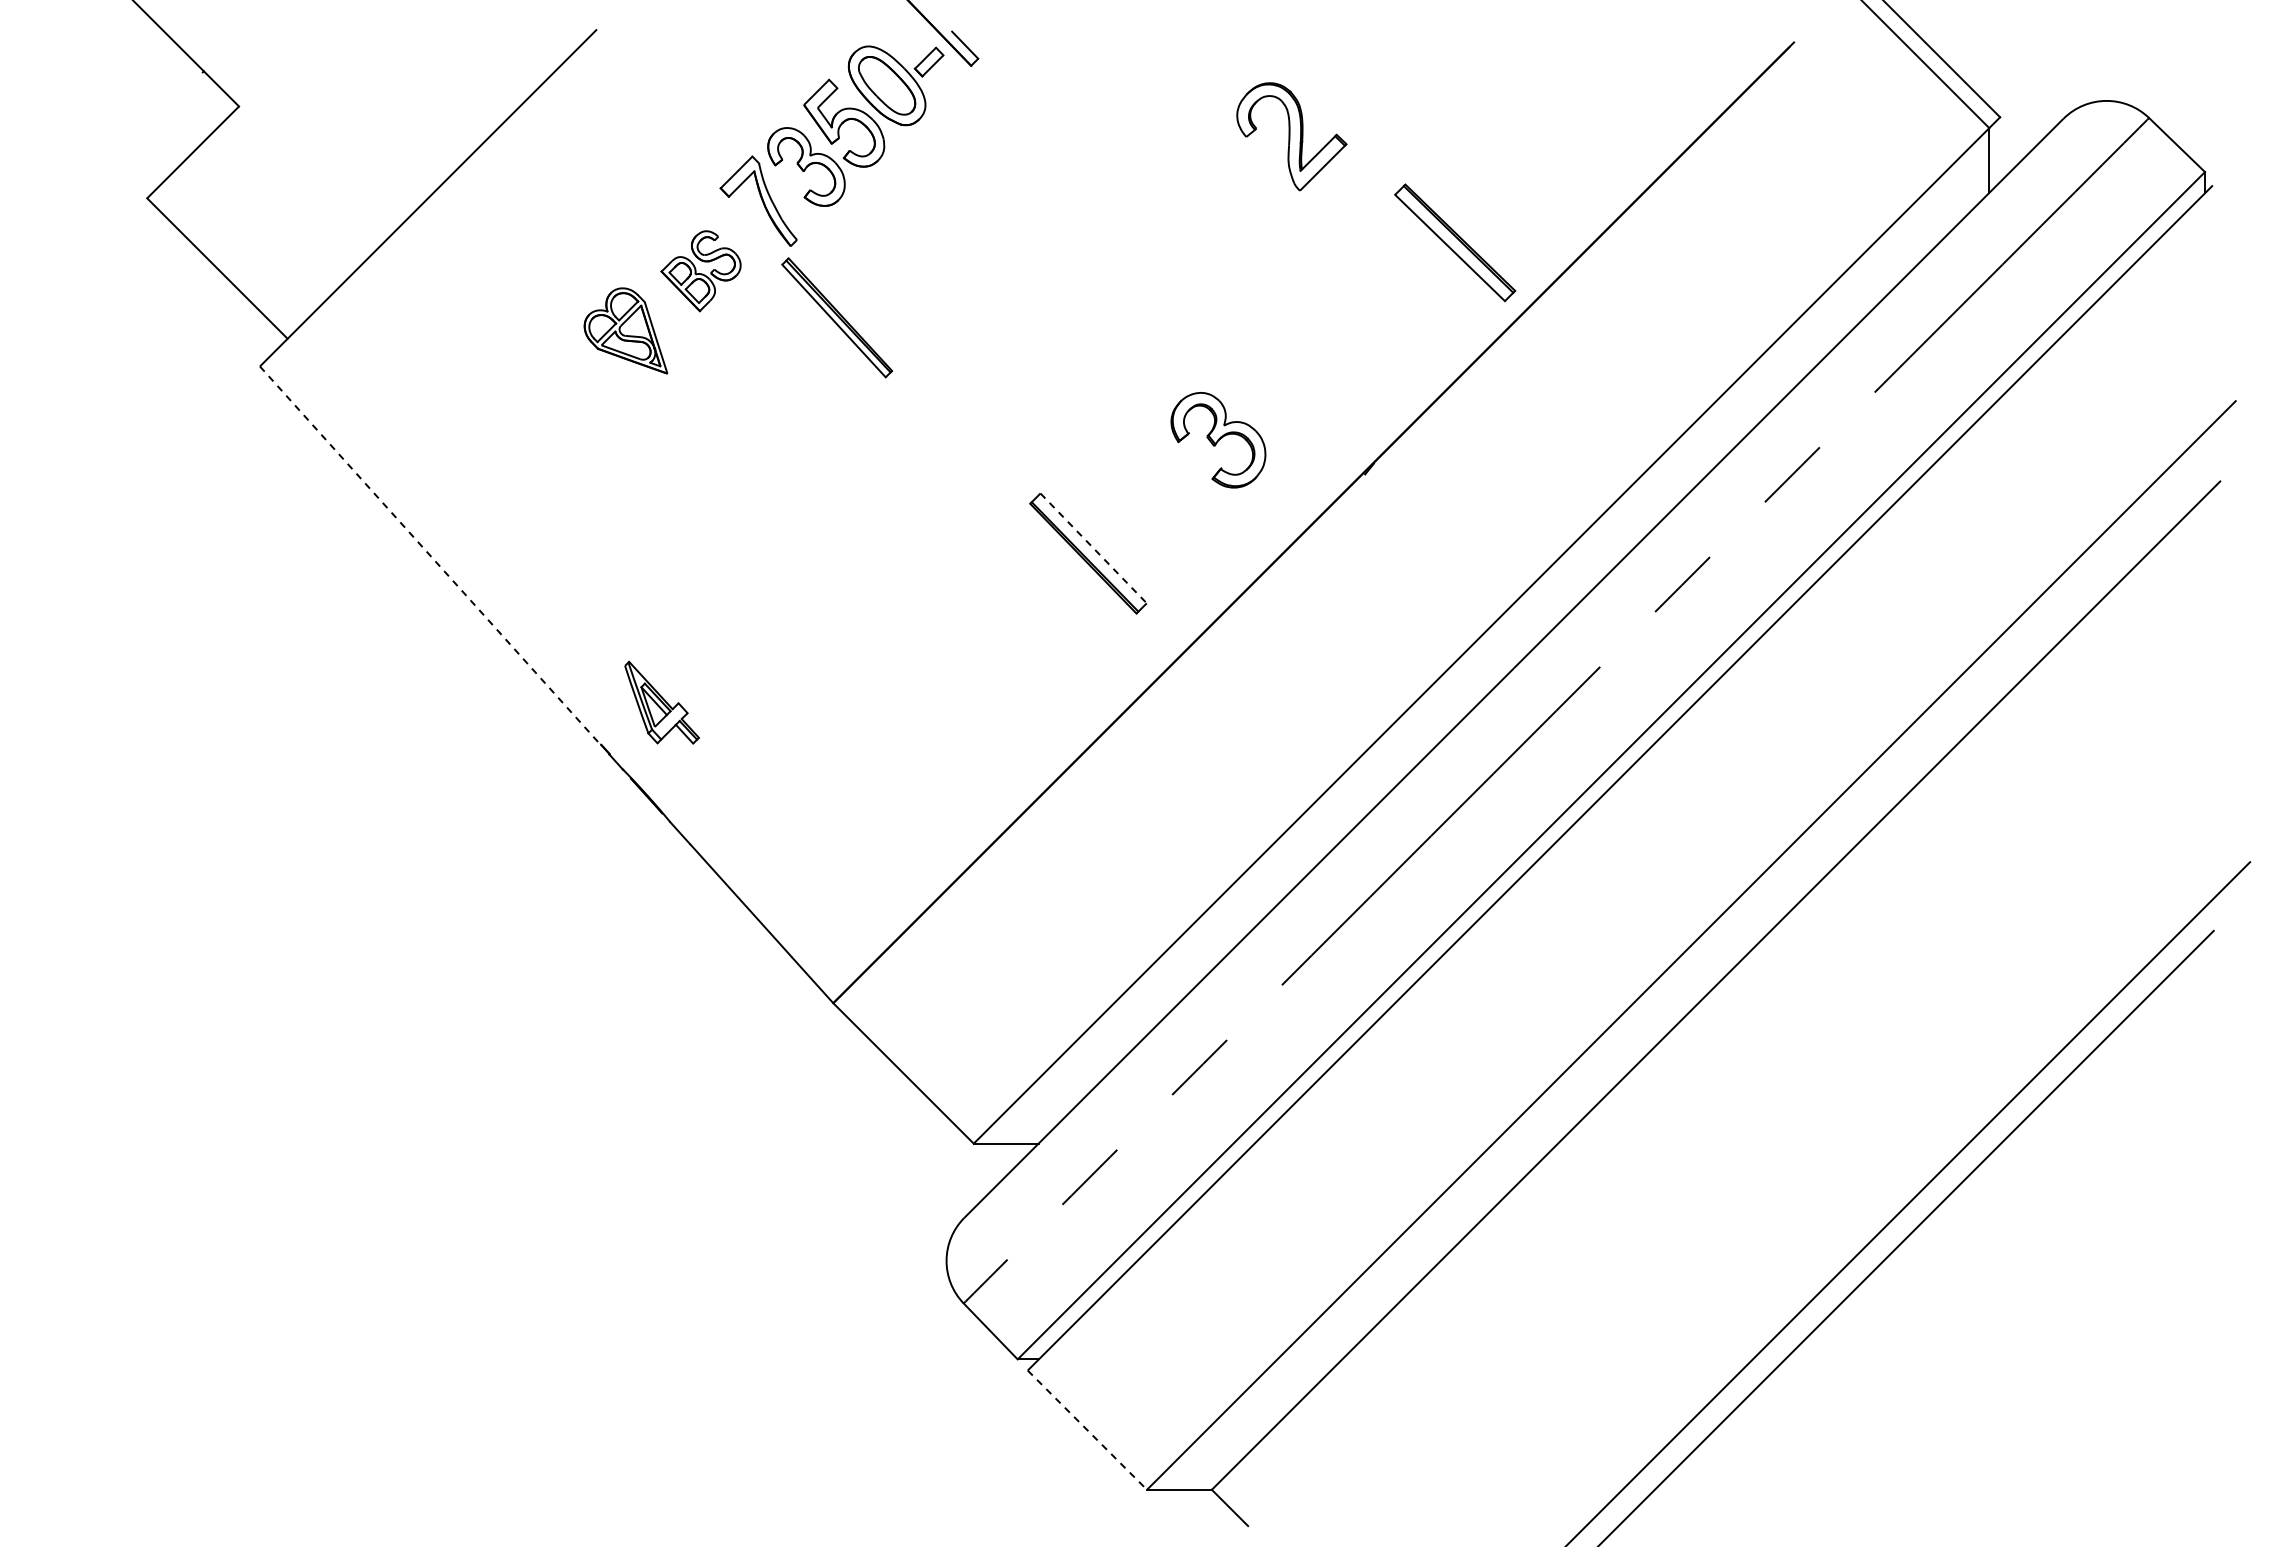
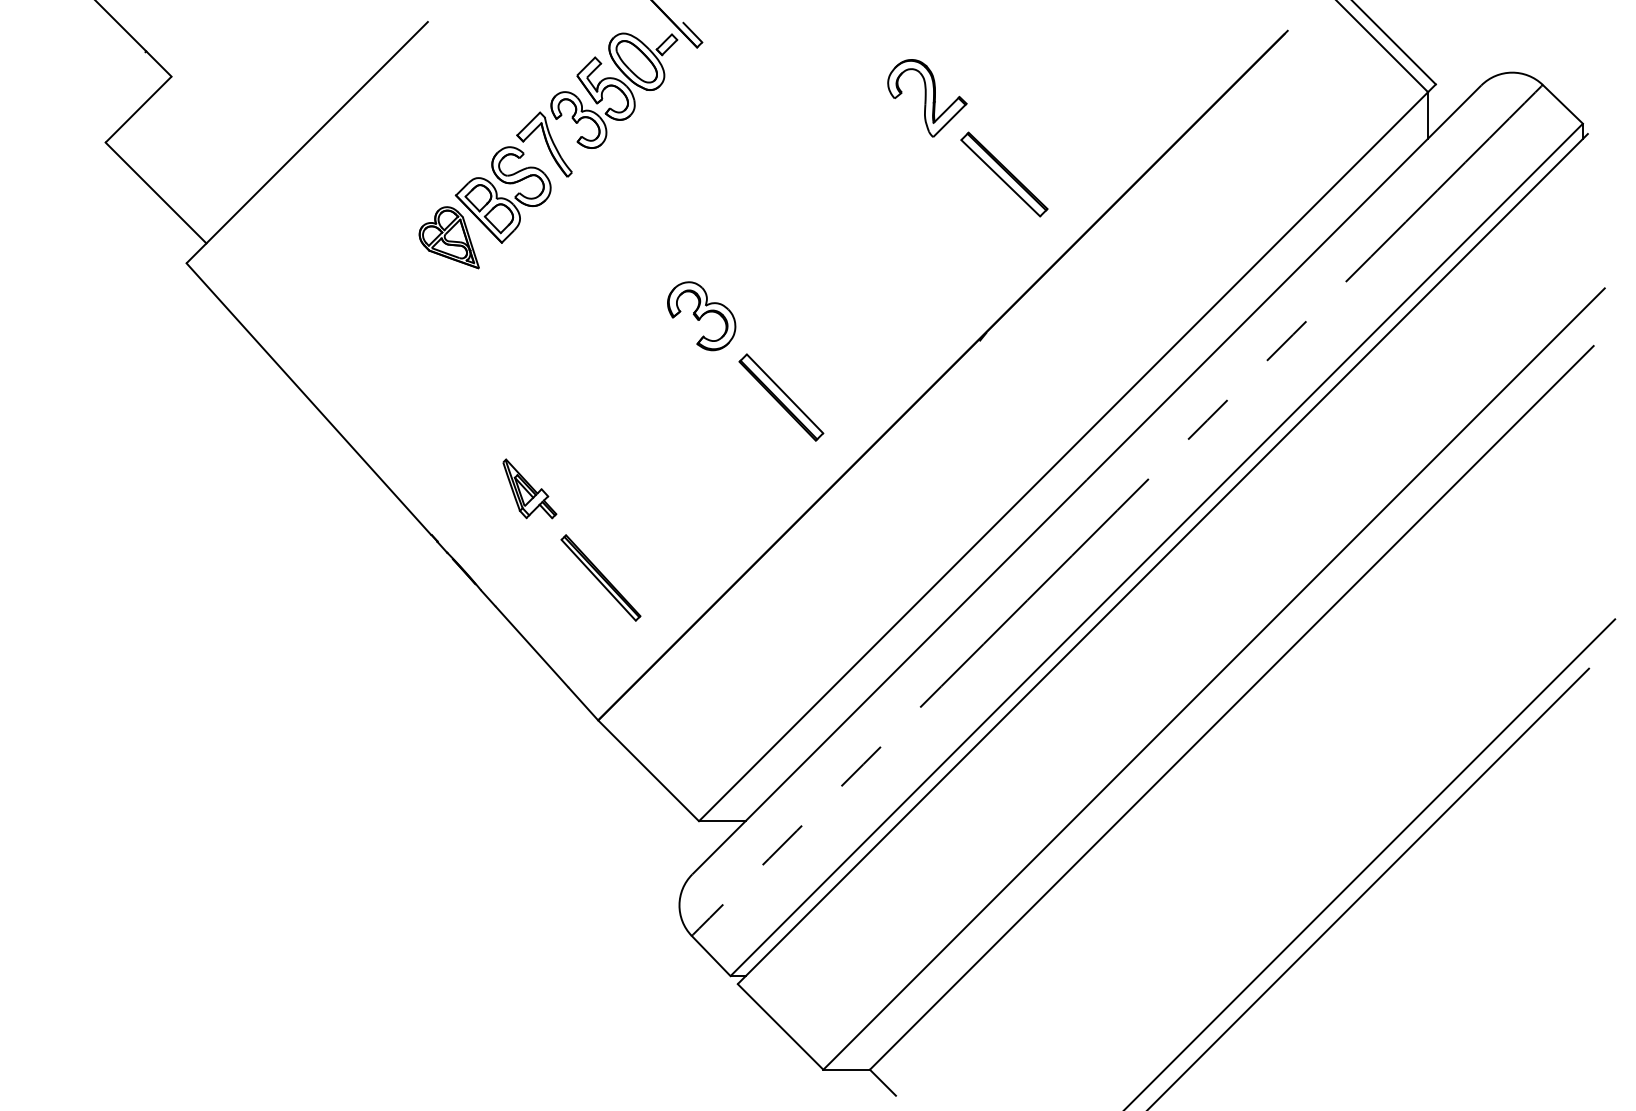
part: (1455, 242) -> (1004, 174), moved
part: (700, 270) -> (502, 194), size x1.67
part: (837, 317) -> (601, 577), moved
part: (1218, 440) -> (701, 316), moved
line: (1093, 548) -> (784, 393), dashed -> solid
line: (430, 555) -> (309, 398), dashed -> solid
part: (661, 702) -> (529, 488), moved
line: (1087, 1430) -> (780, 1027), dashed -> solid

